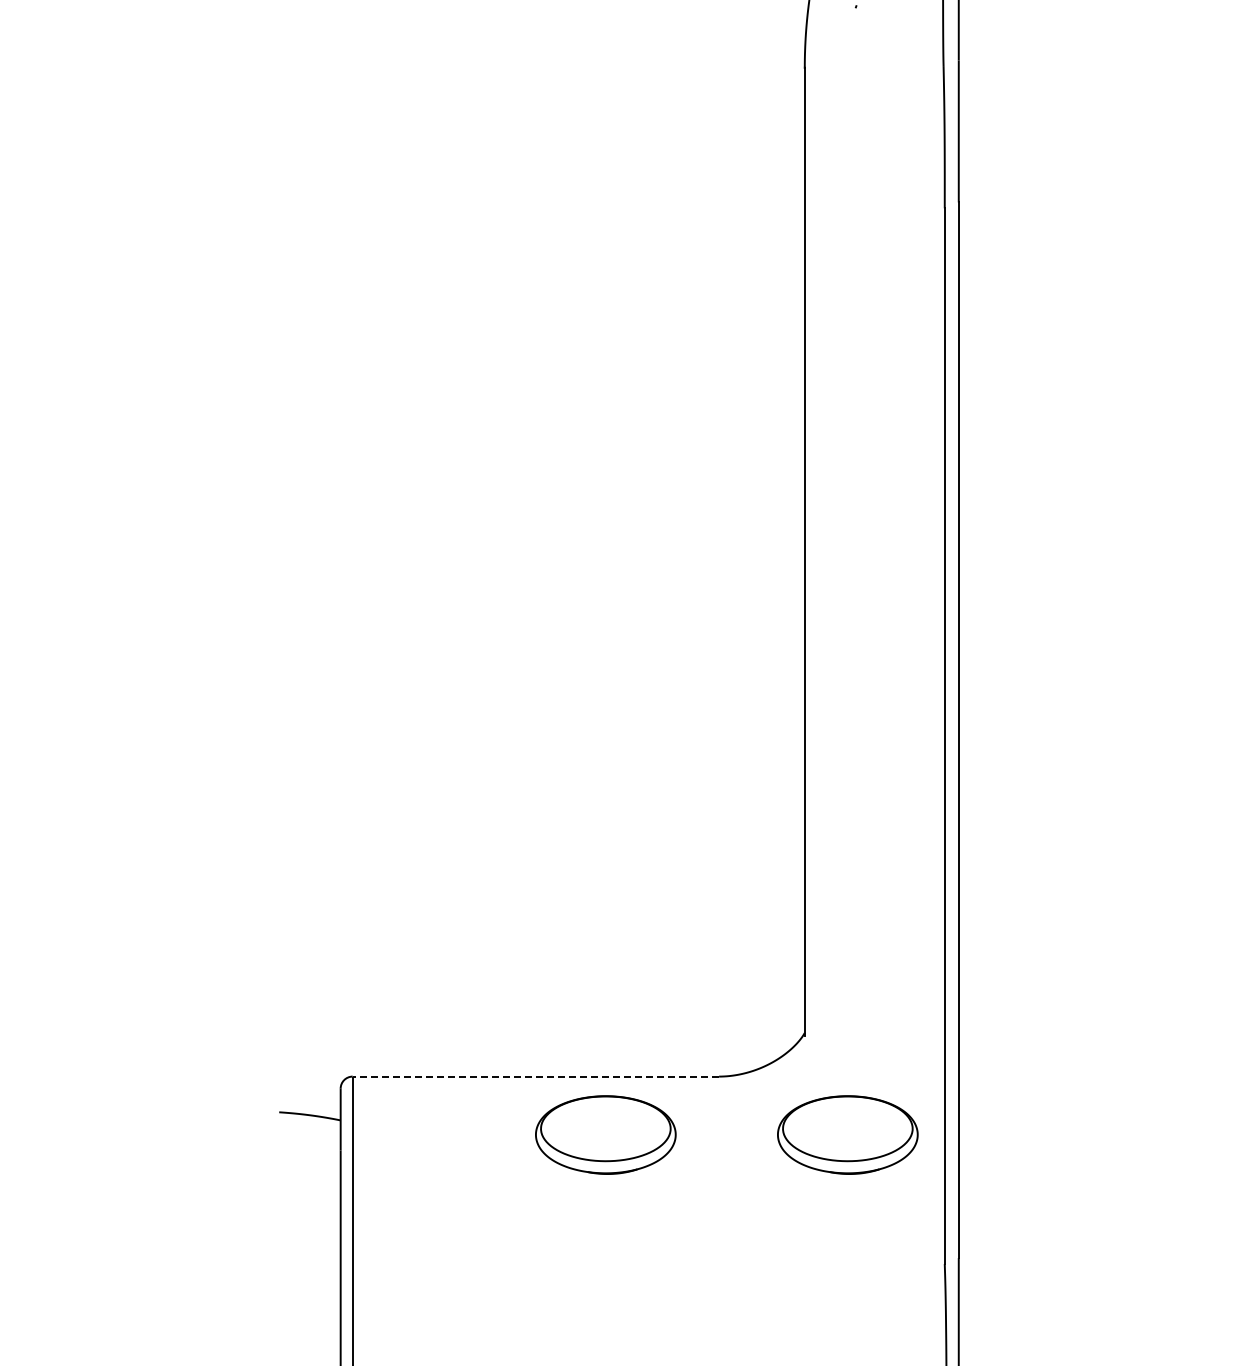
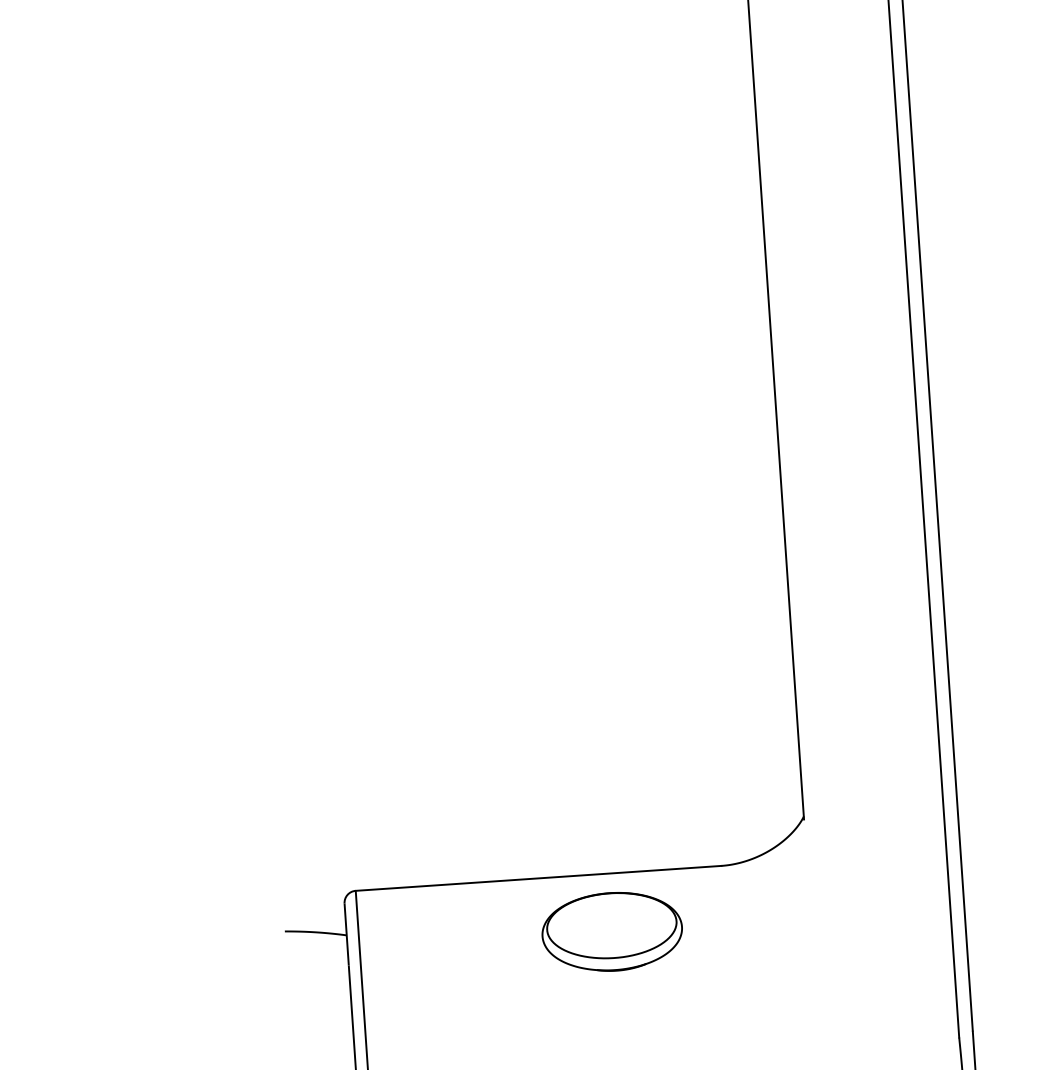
line: (535, 1076) -> (538, 878), dashed -> solid
part: (847, 1134) -> (853, 914), removed

